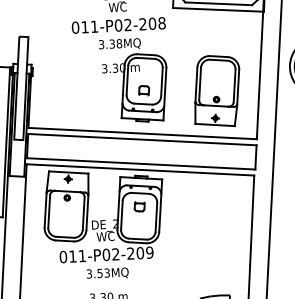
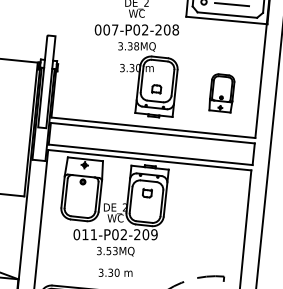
text: (89, 26) -> (110, 29), 011-P02-208 -> 007-P02-208
part: (216, 91) -> (221, 93), size x0.6

